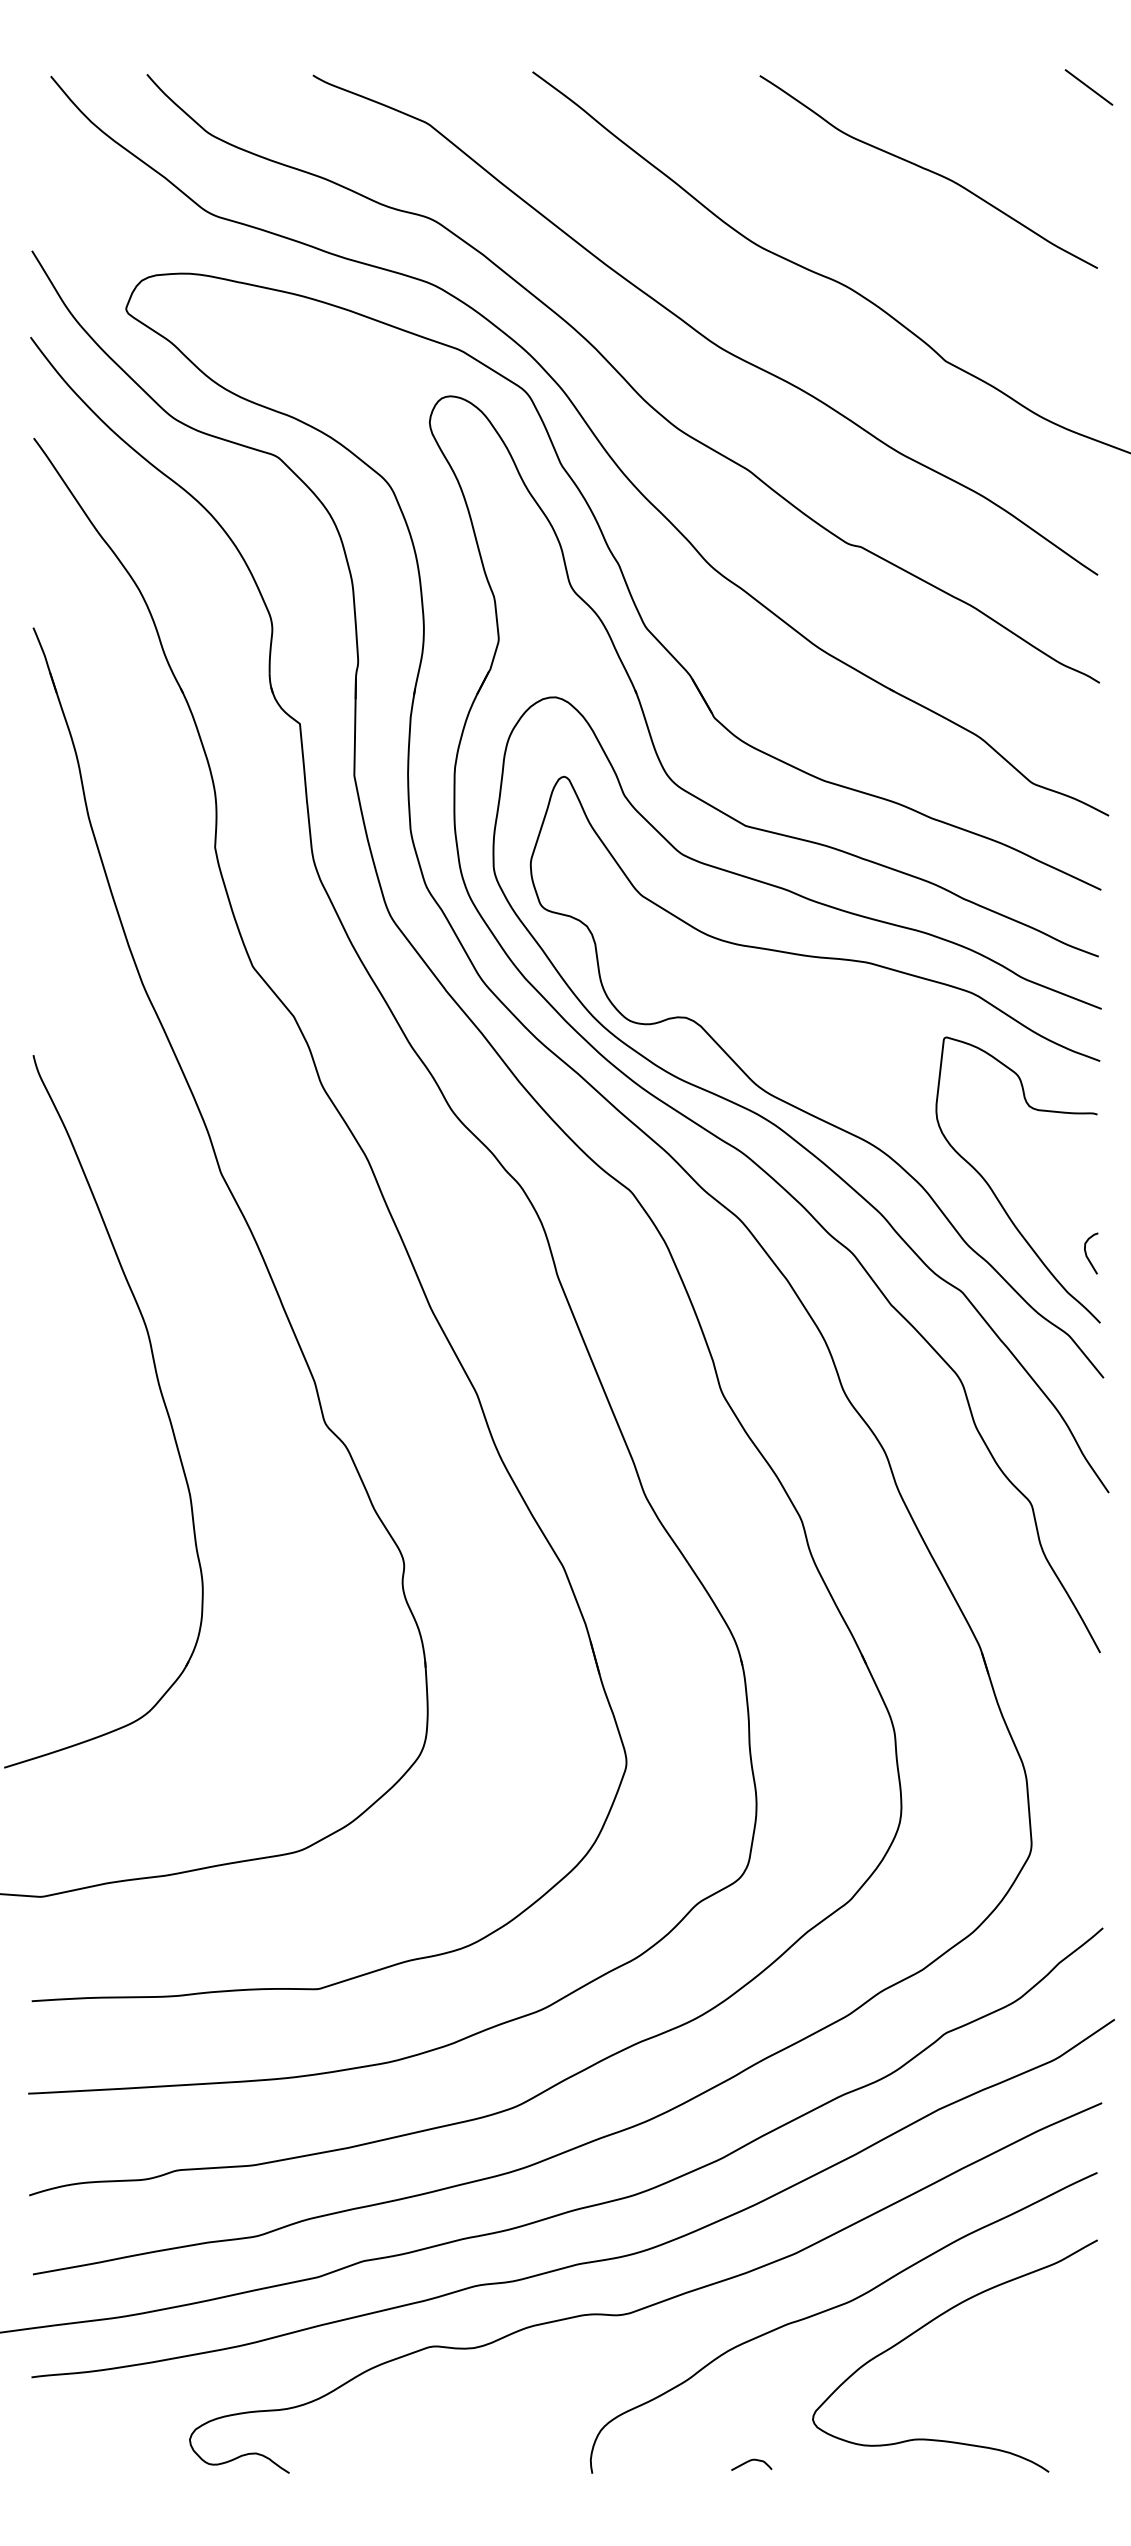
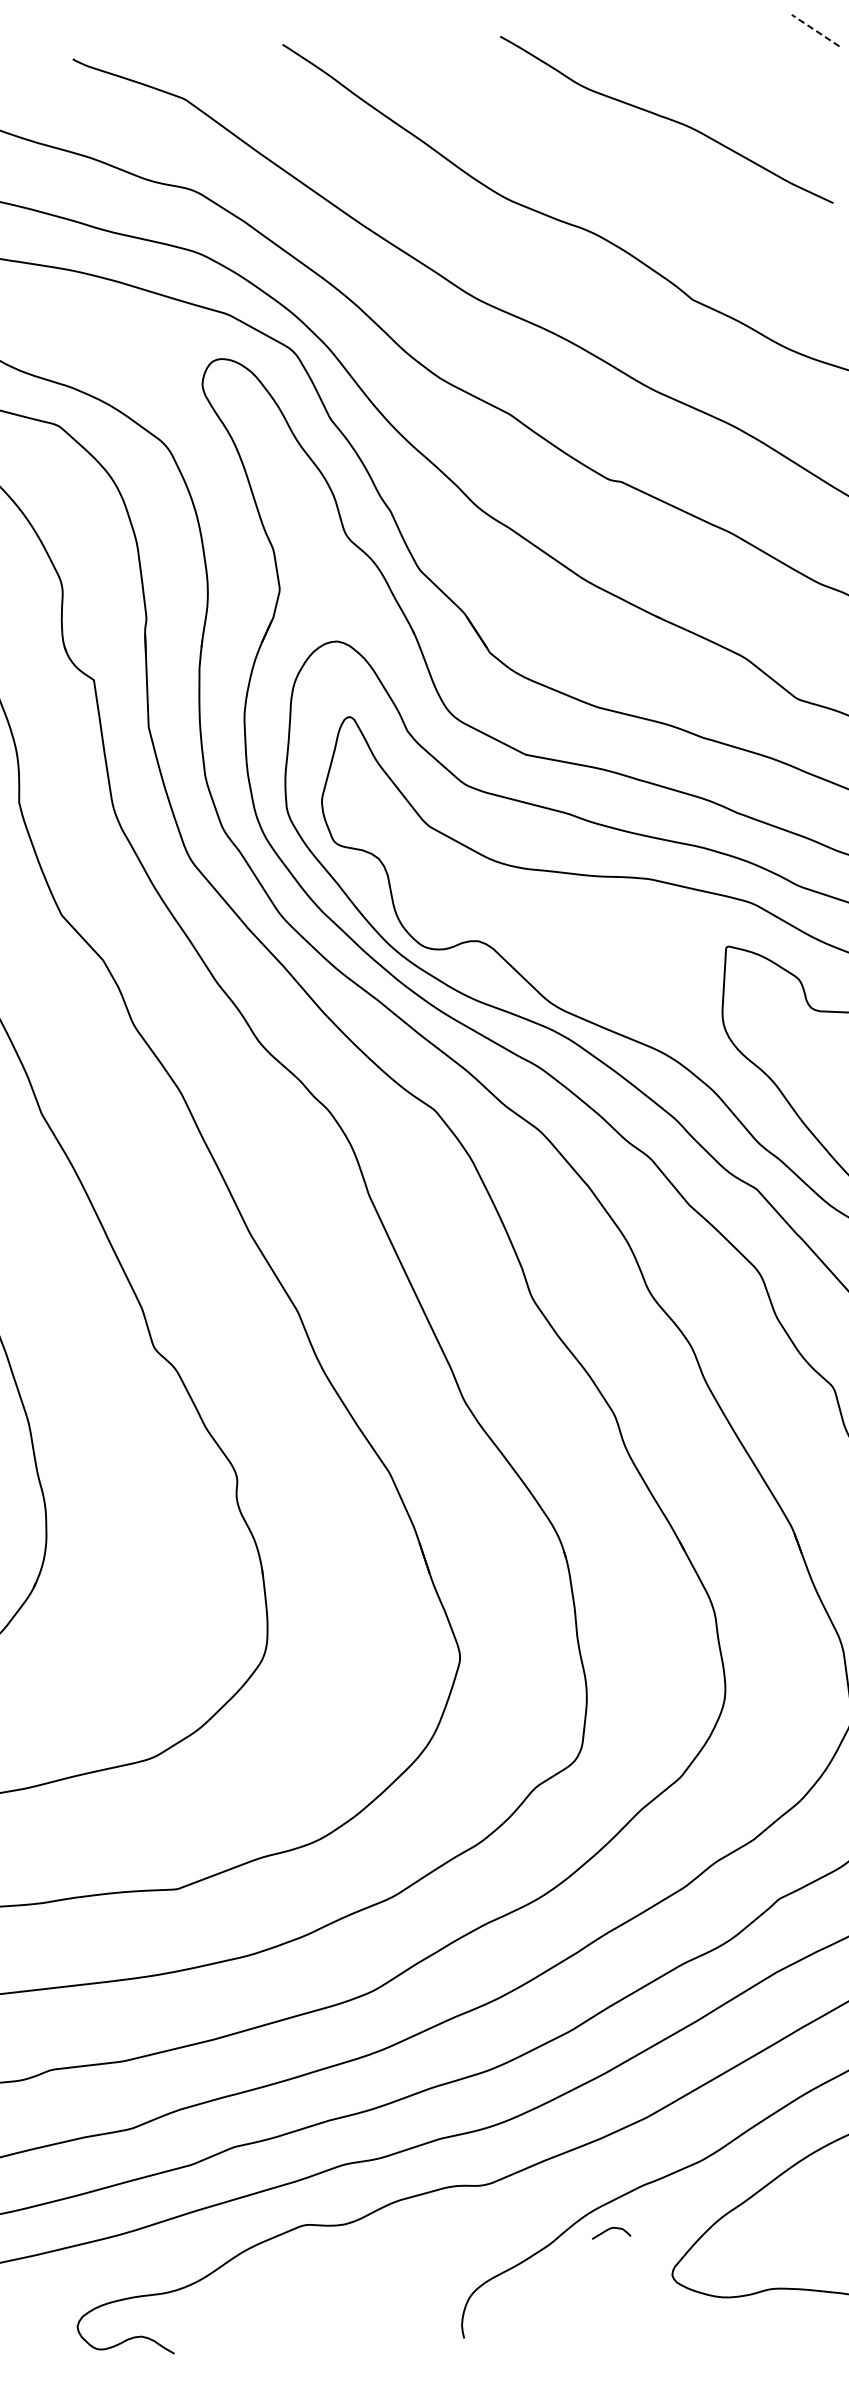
line: (1089, 87) -> (816, 30), solid -> dashed
curve: (751, 2461) -> (610, 2229), moved

